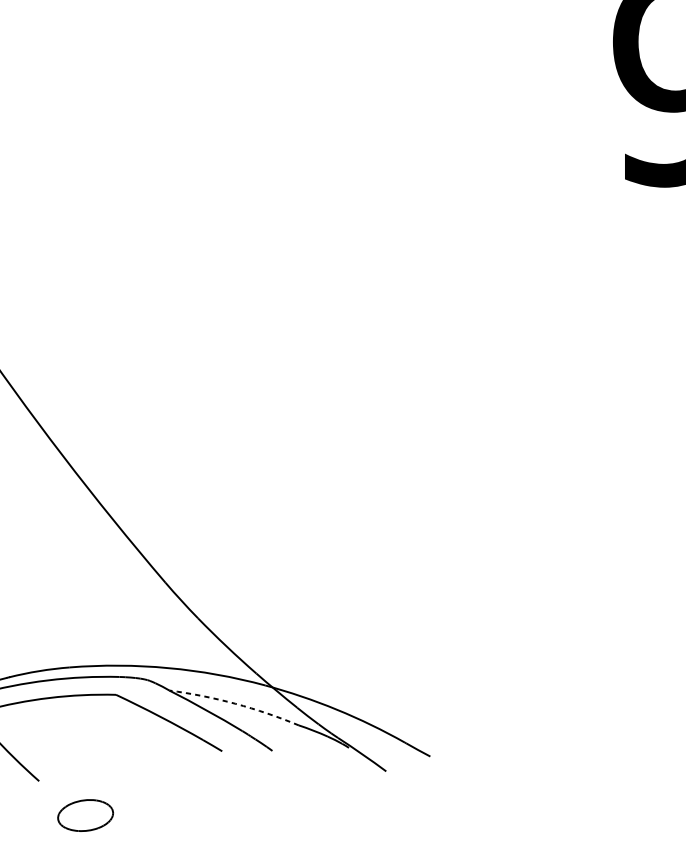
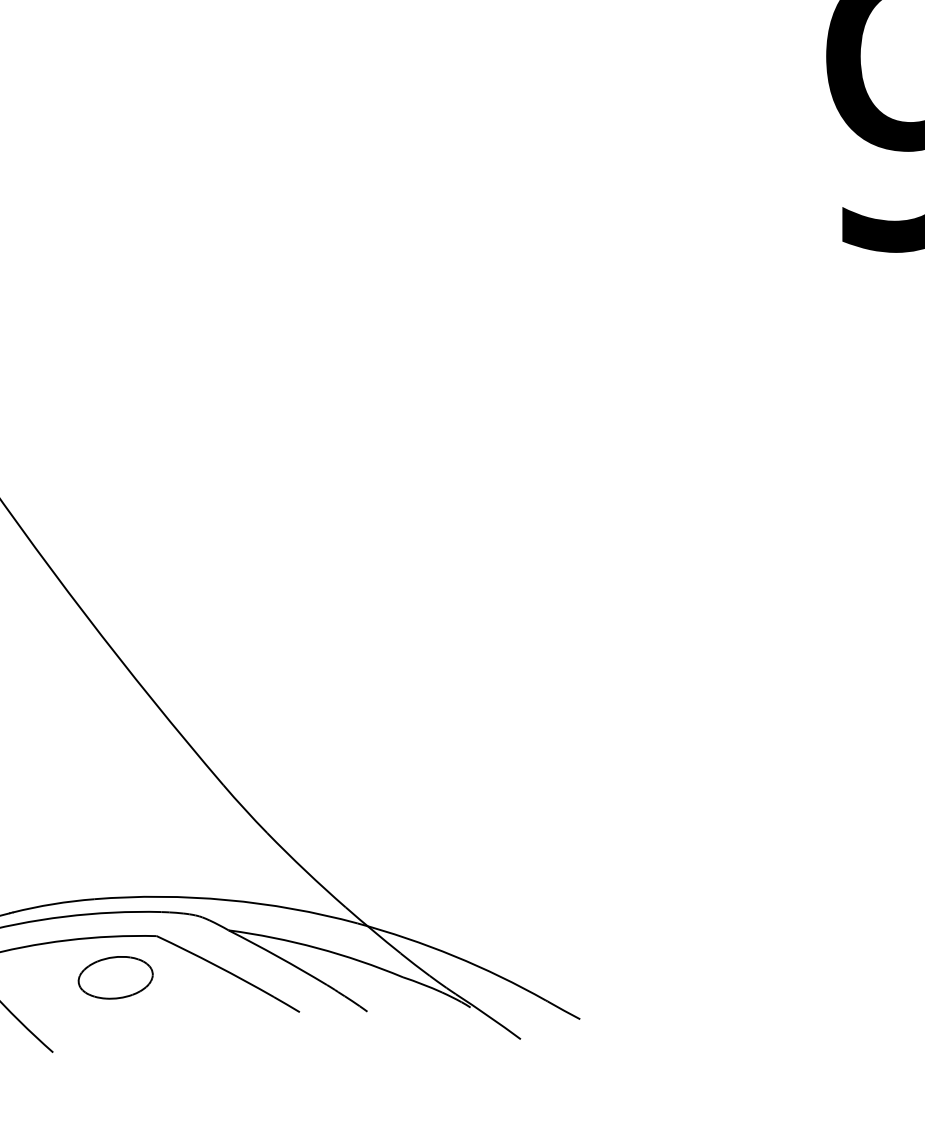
arc: (235, 704) -> (317, 948), dashed -> solid
part: (85, 815) -> (115, 977), moved

